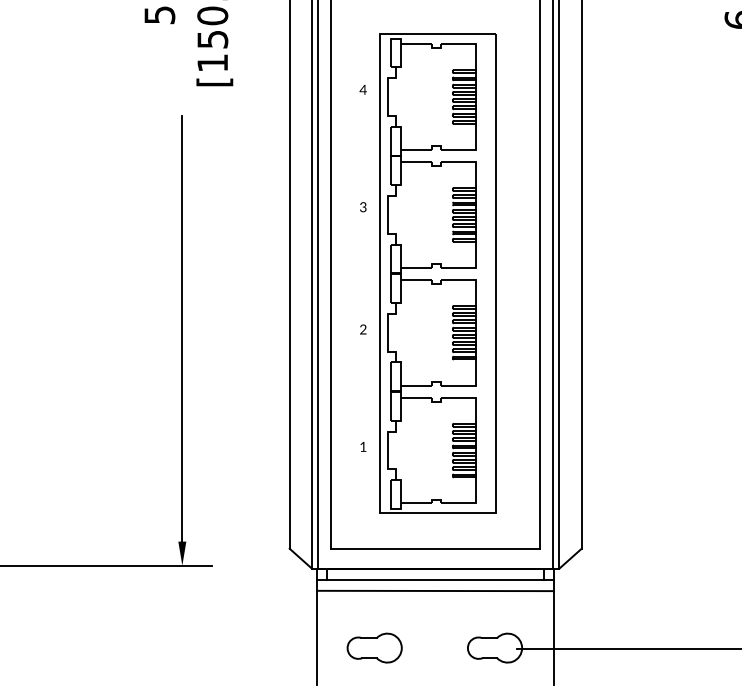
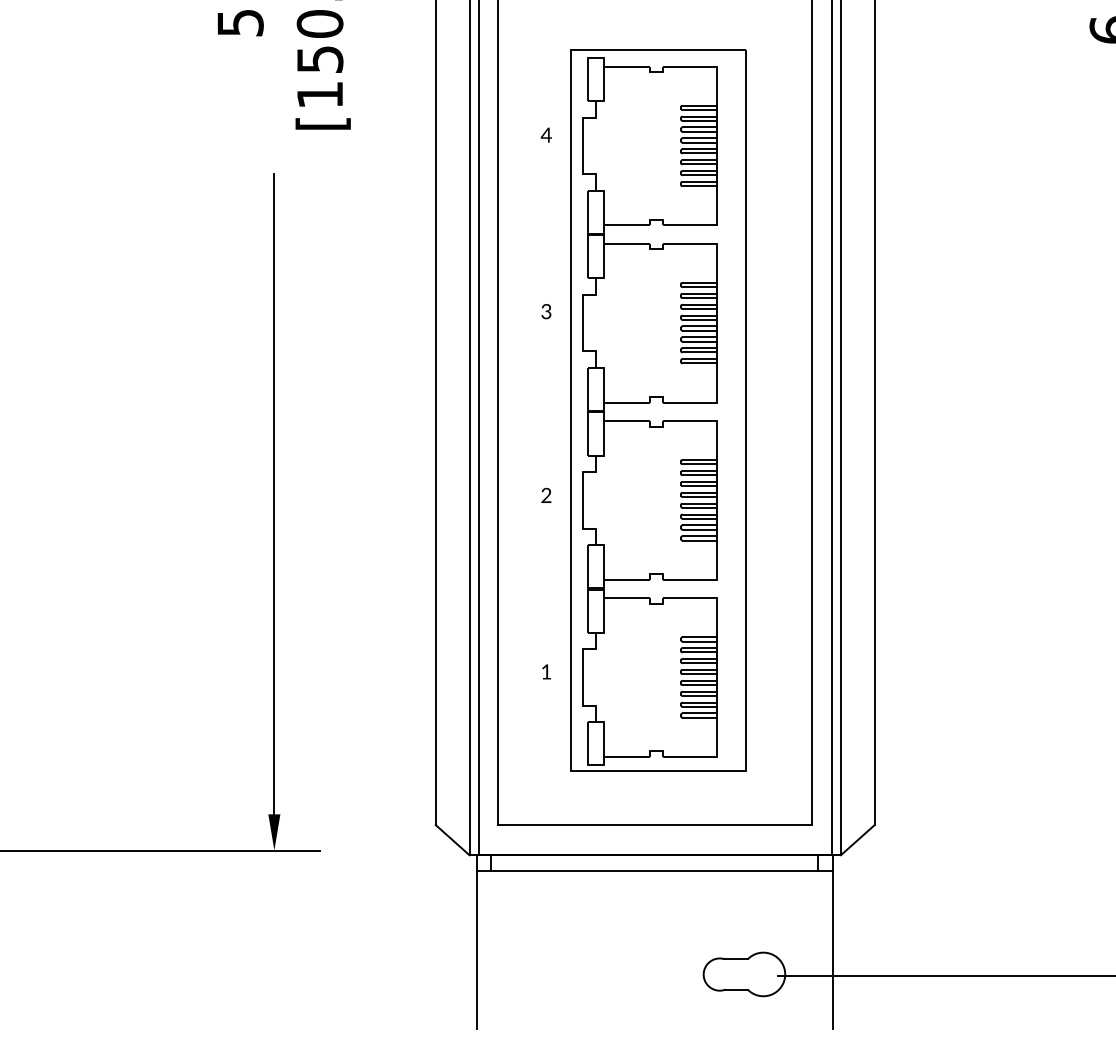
line: (435, 590) -> (654, 887), removed
part: (374, 647) -> (563, 973), removed

